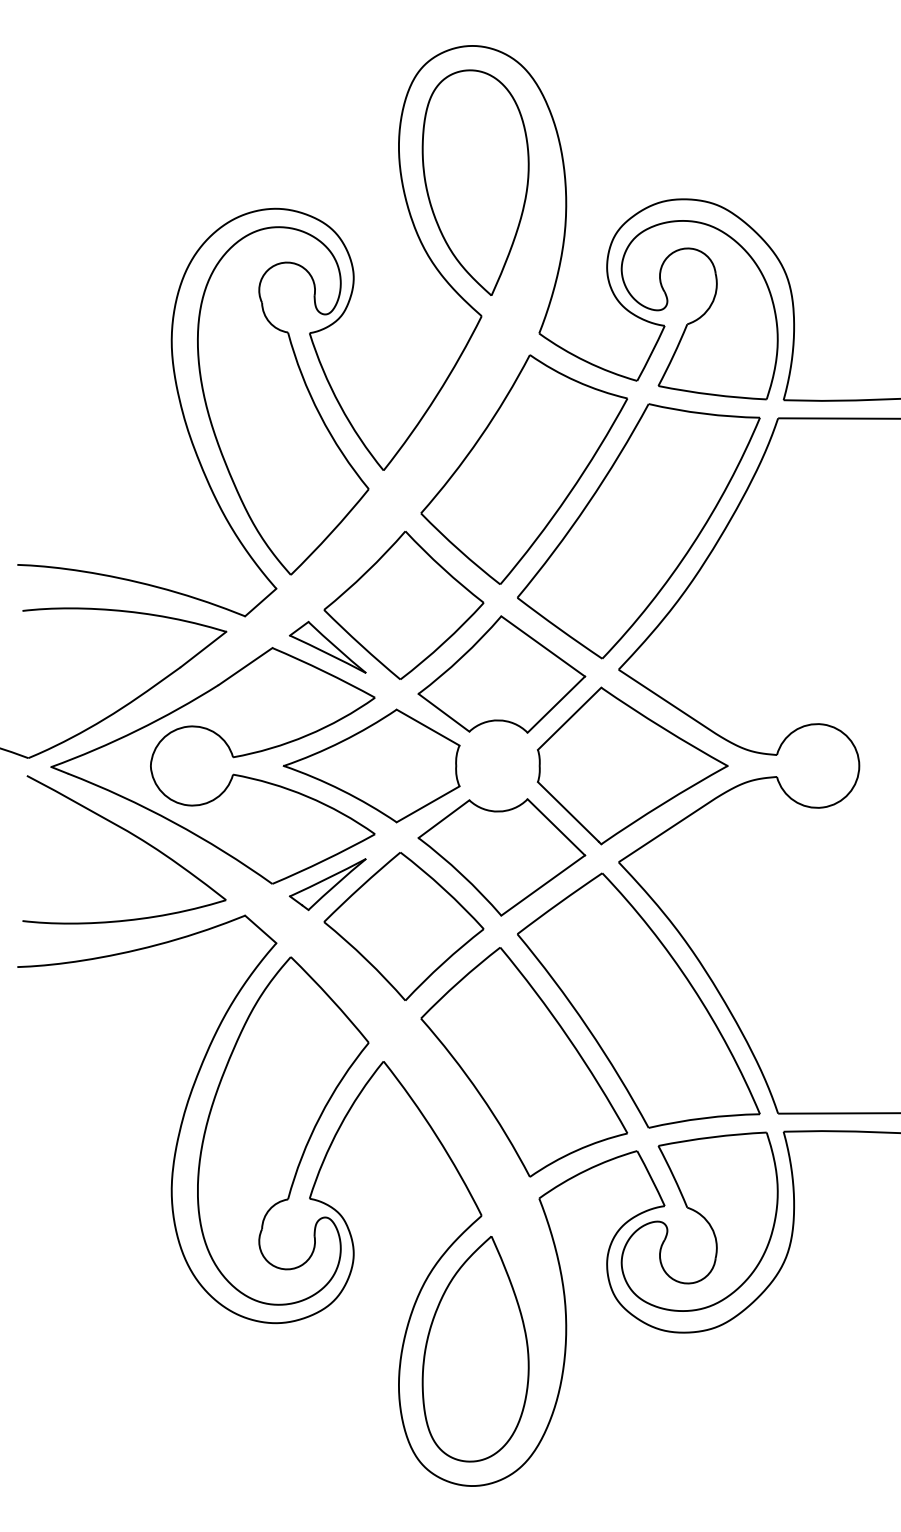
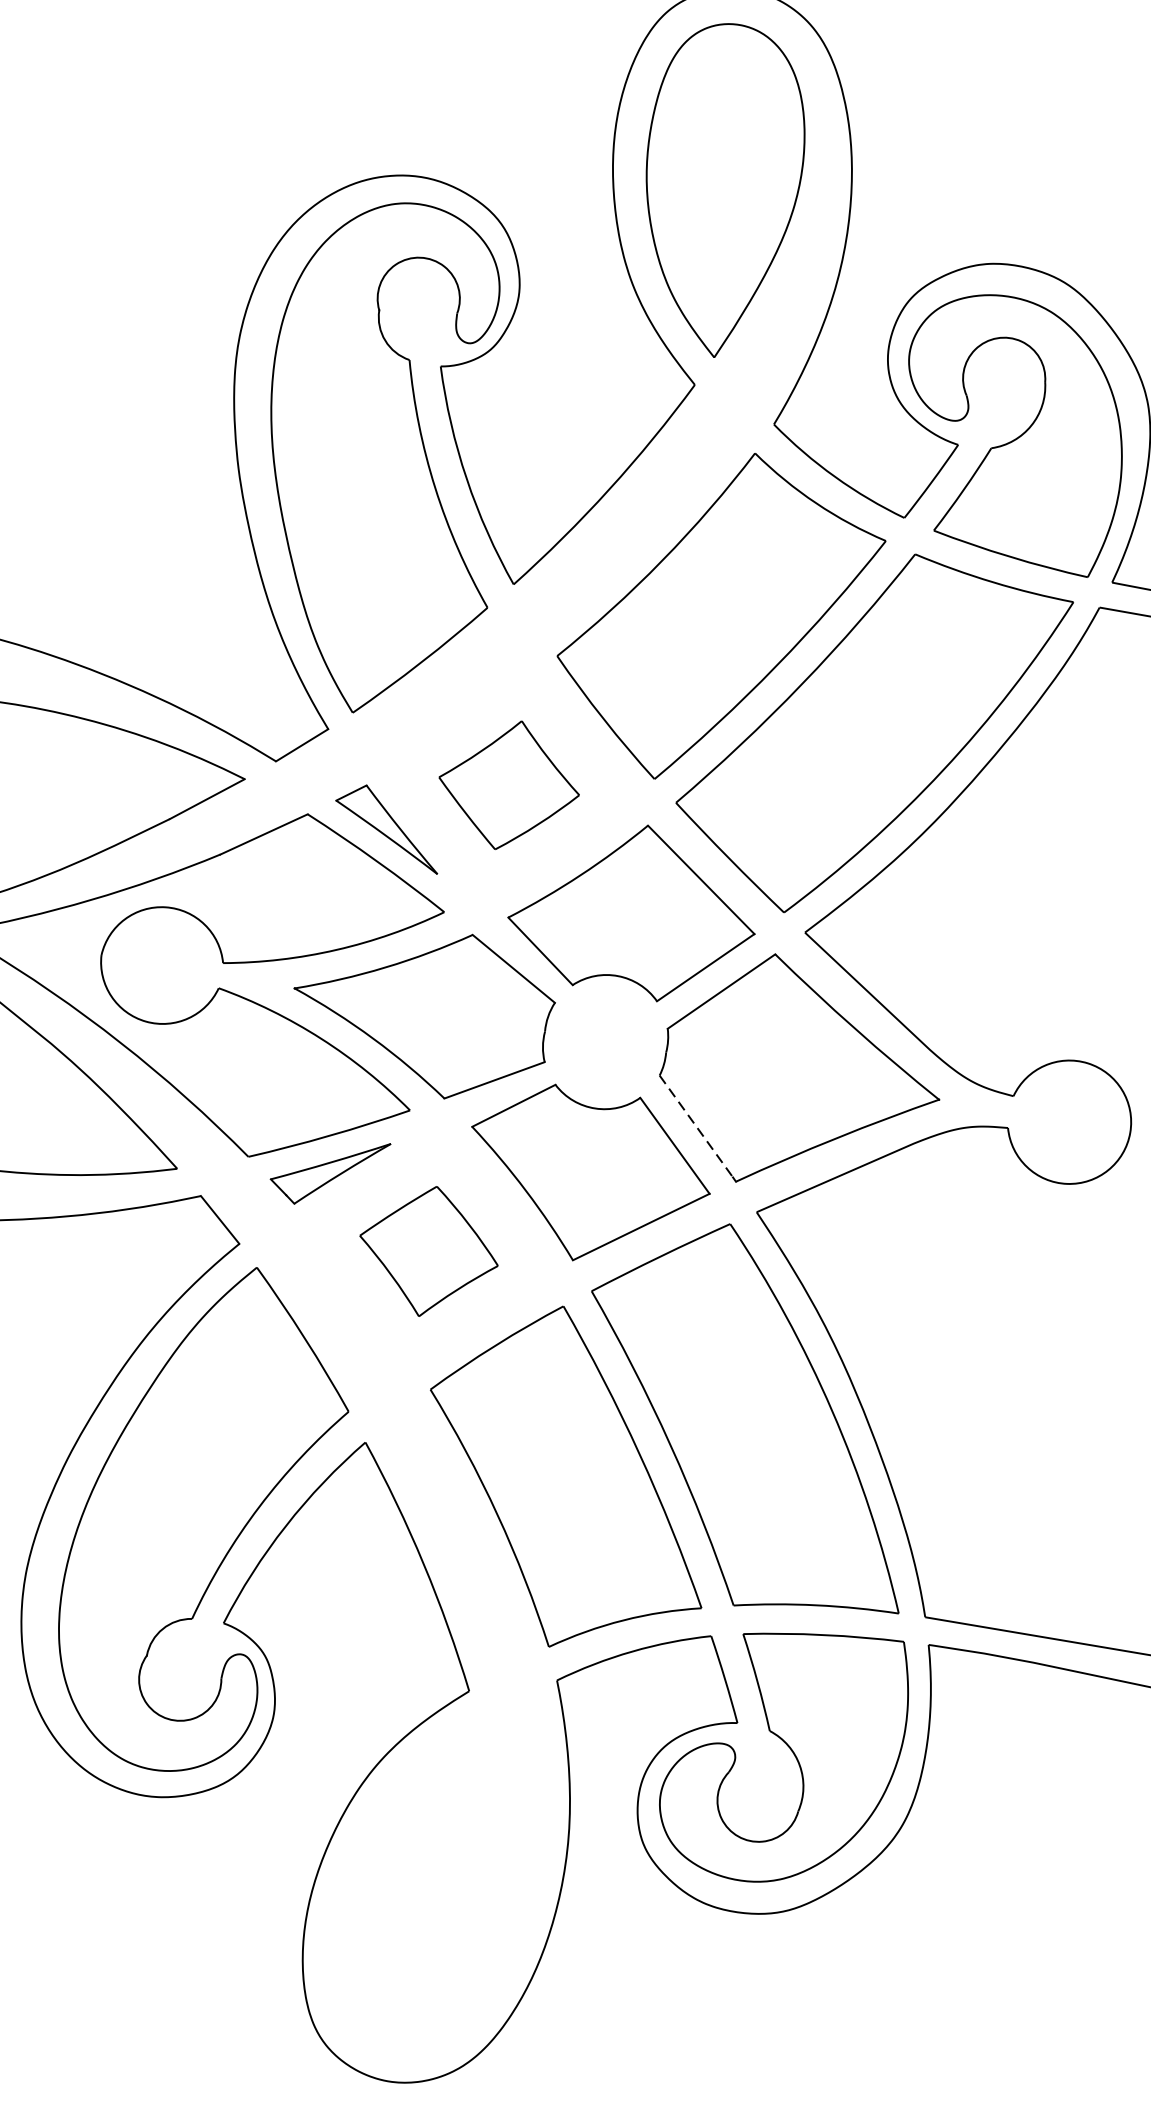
part: (403, 605) -> (508, 785), size x0.6
line: (568, 811) -> (696, 1125), solid -> dashed
part: (403, 926) -> (428, 1251), size x0.6
part: (475, 1349) -> (426, 1883), removed

